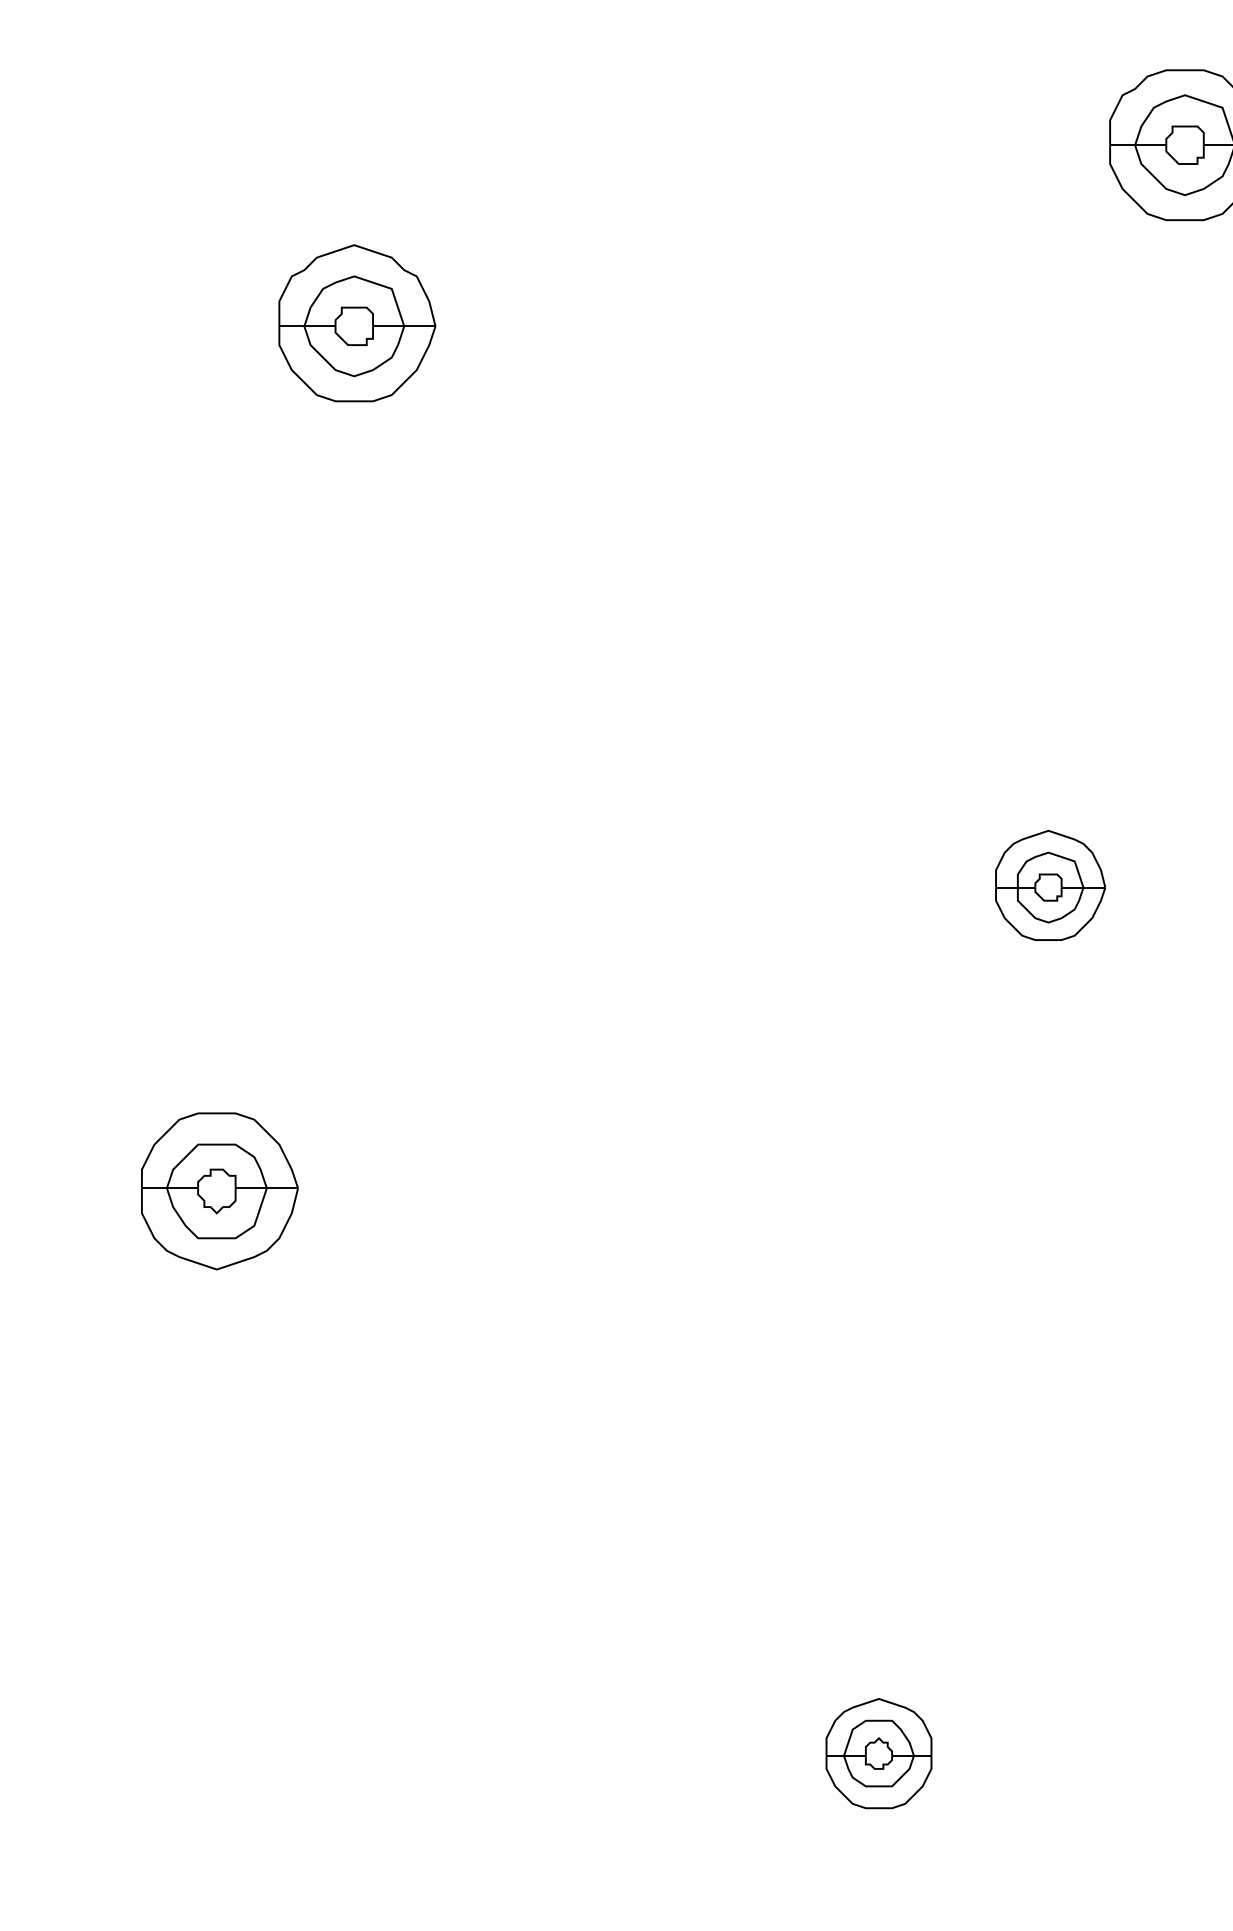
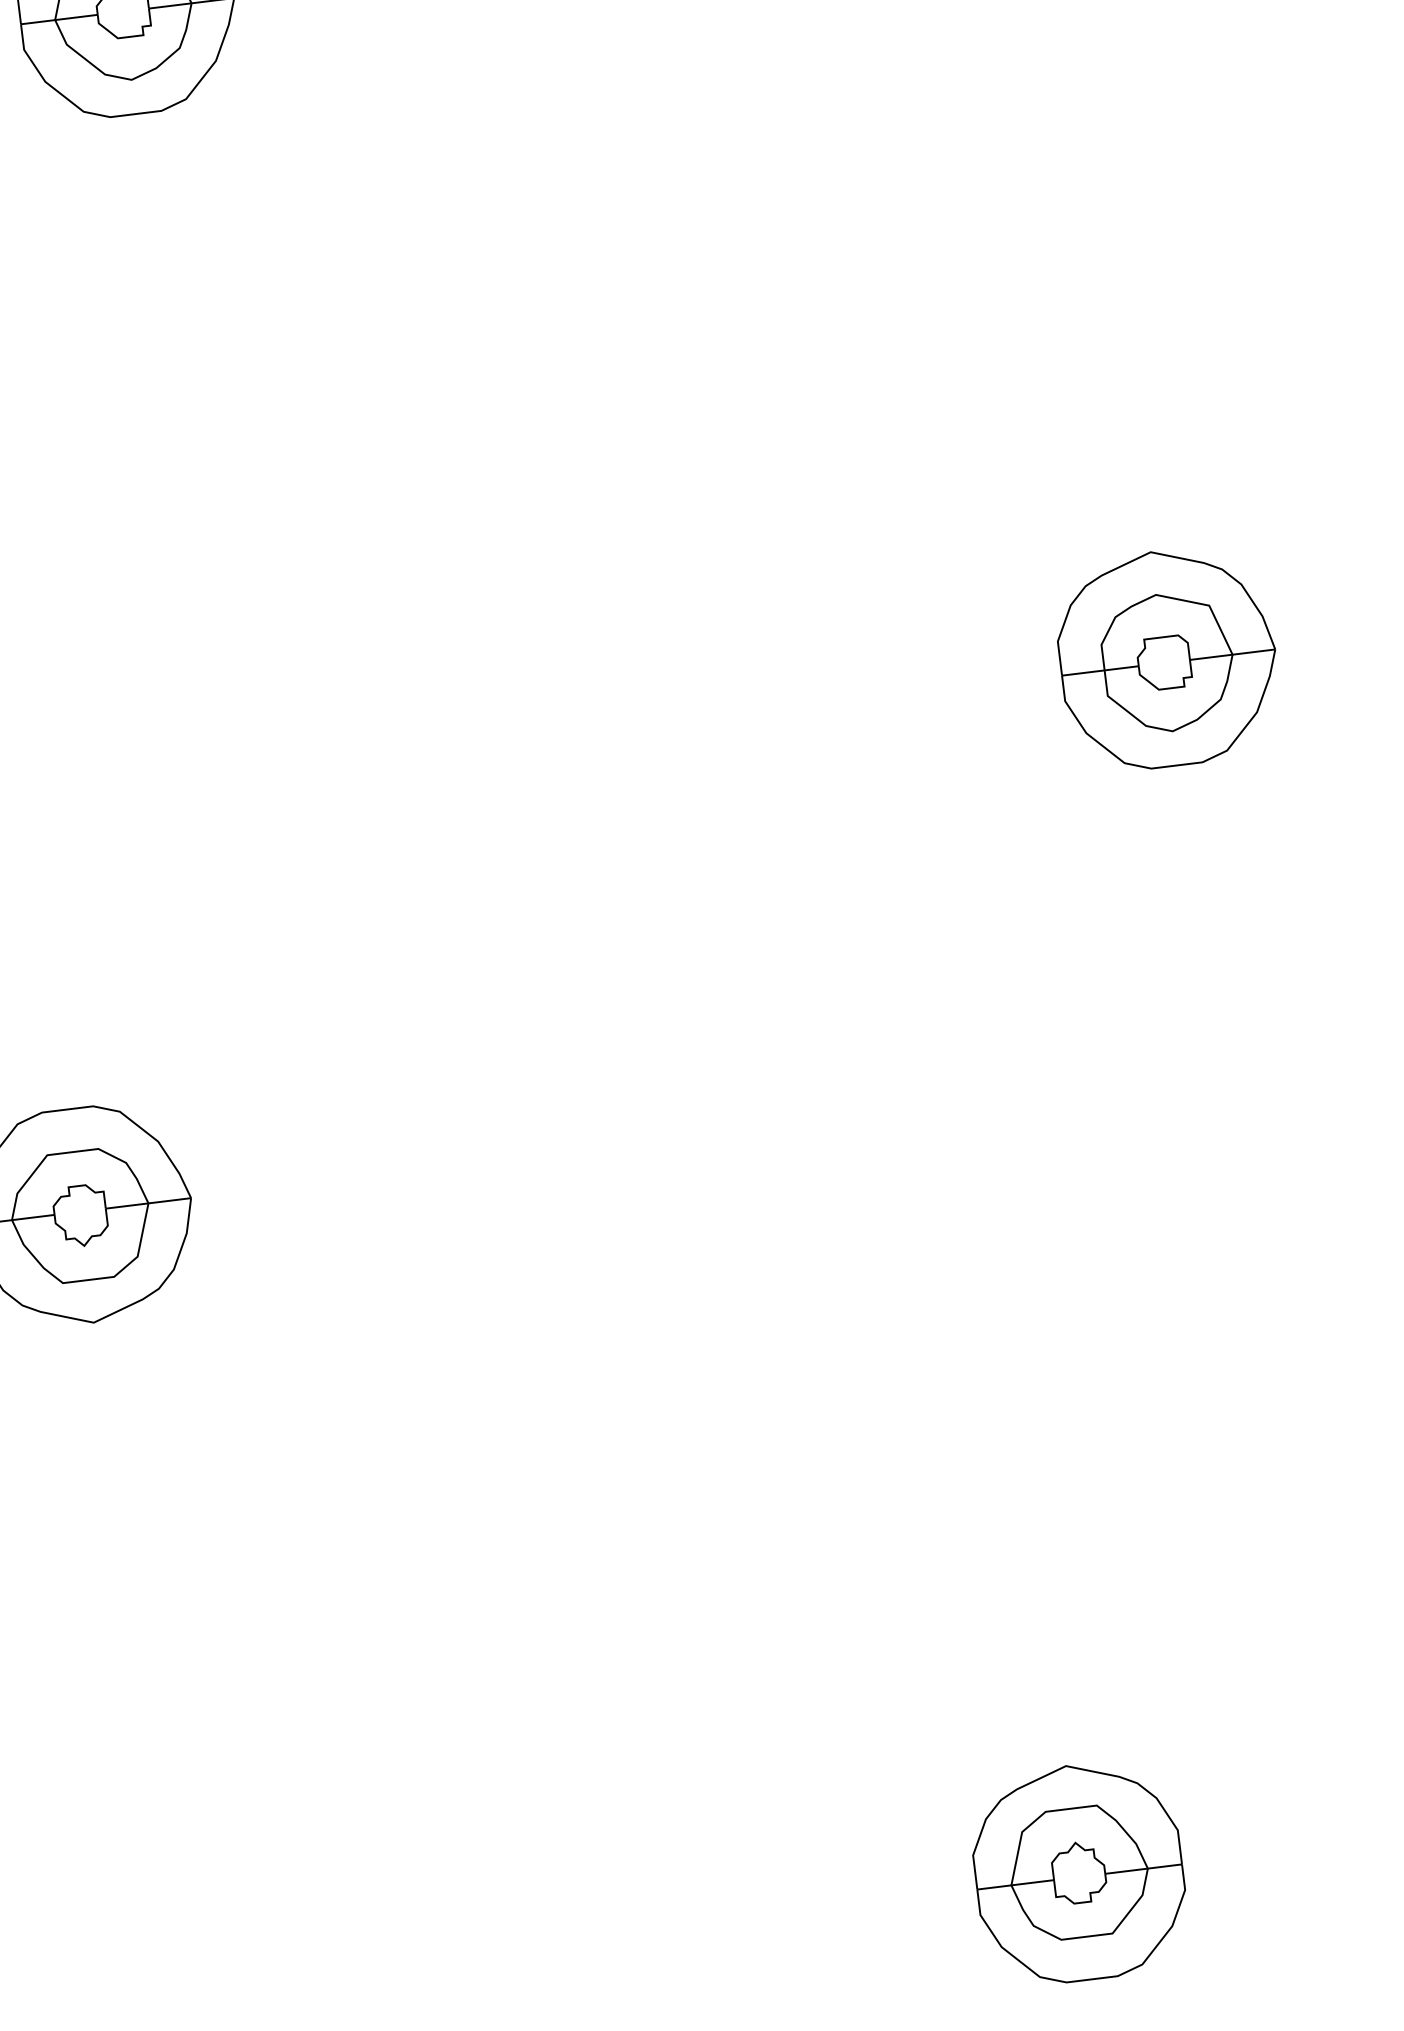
part: (1050, 885) -> (1167, 658), size x1.43
part: (878, 1753) -> (1078, 1872), size x1.43

